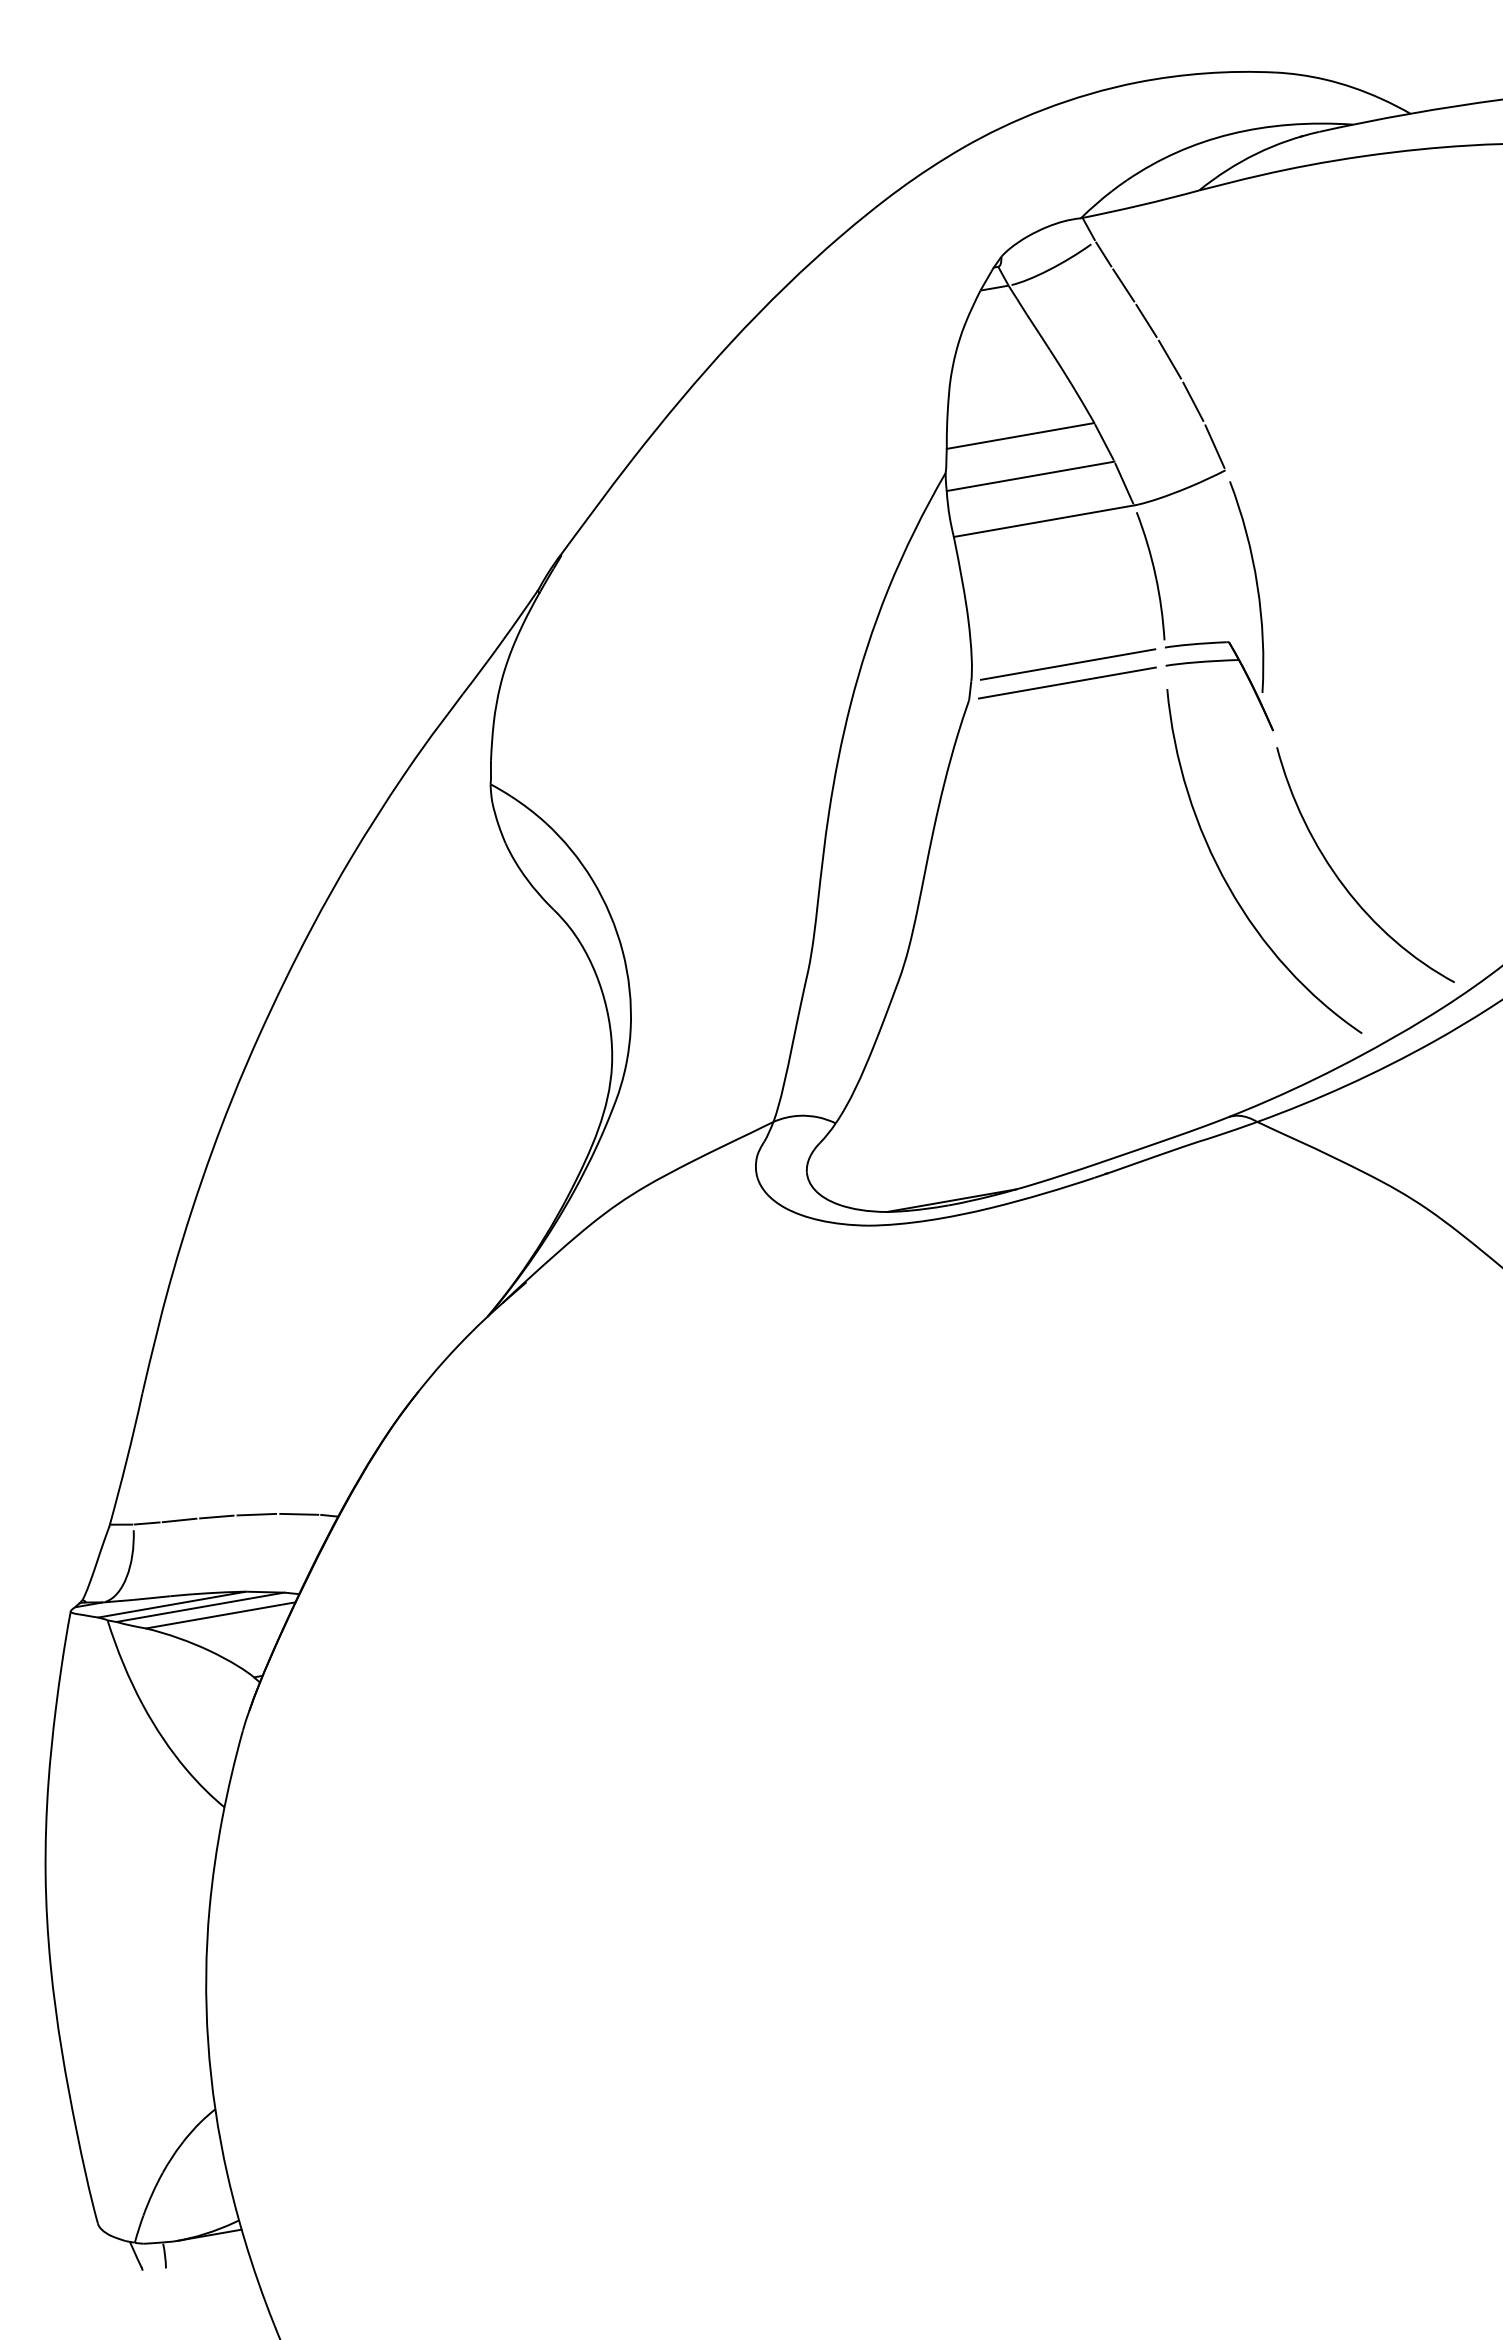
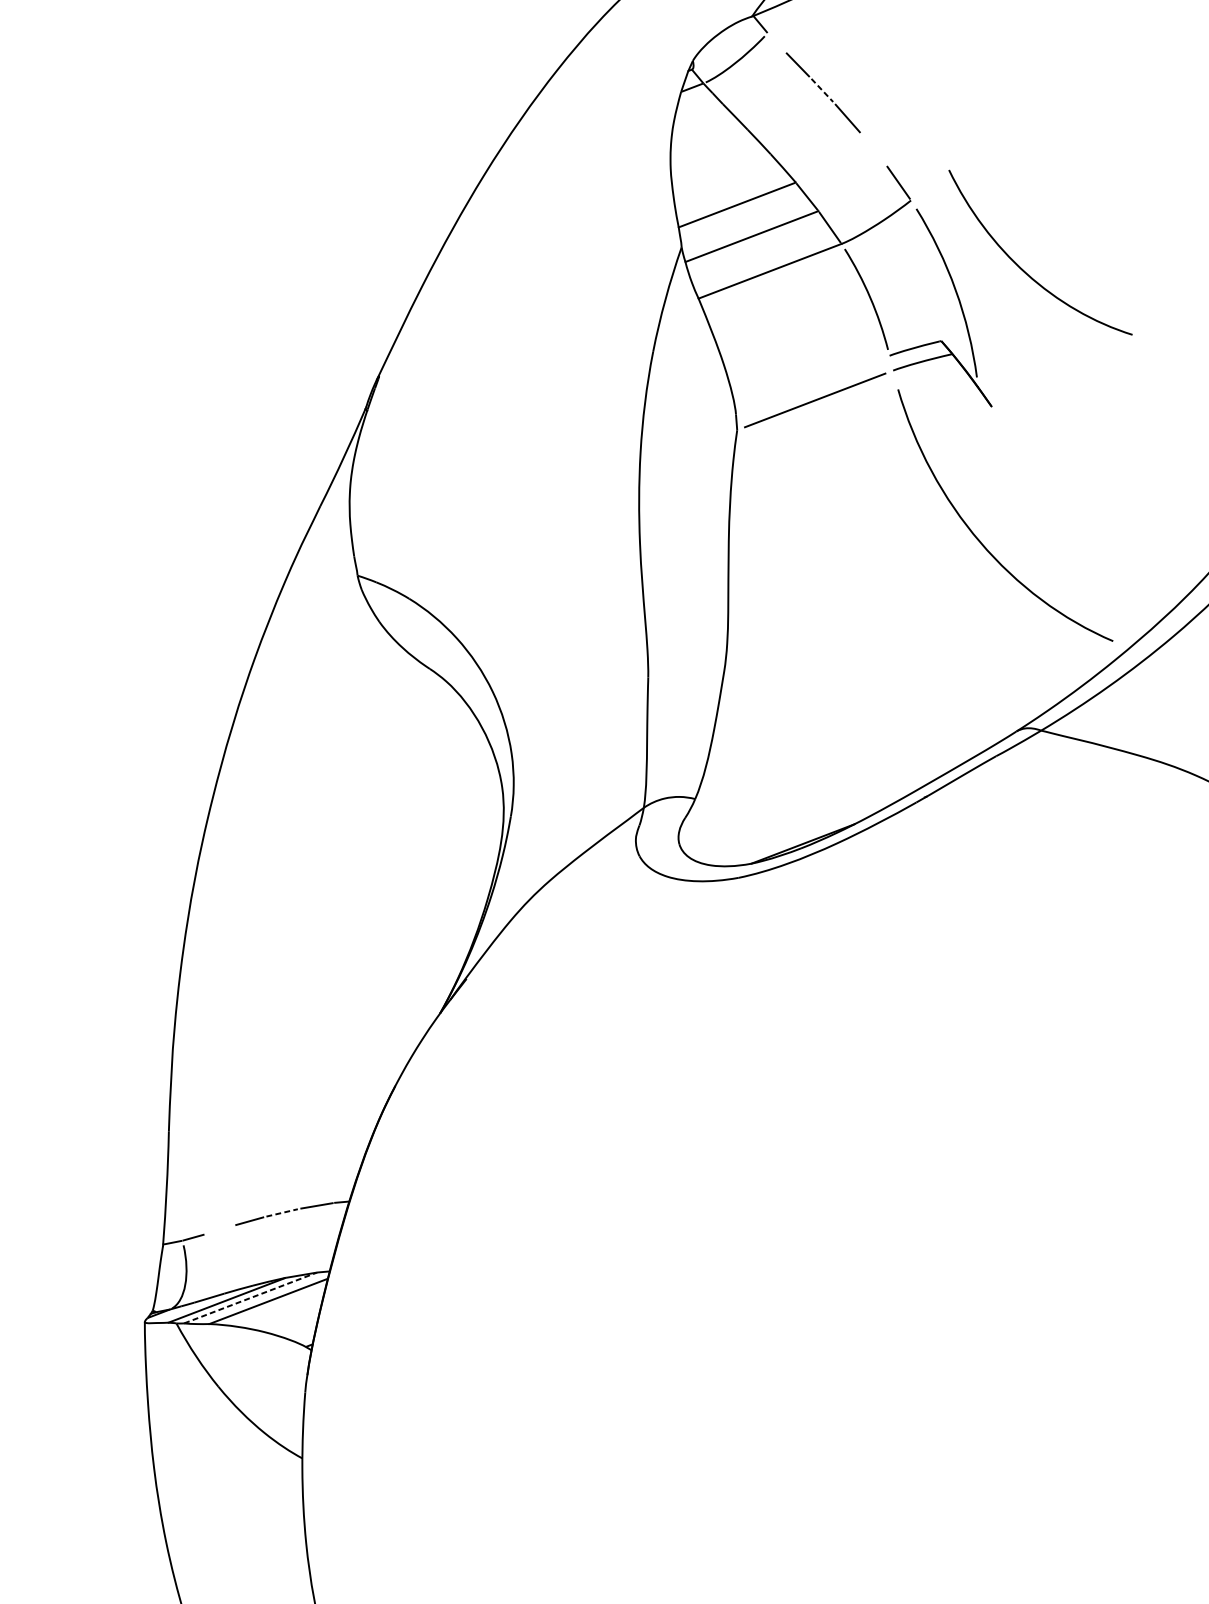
line: (1103, 254) -> (776, 42), removed
line: (1146, 320) -> (822, 90), solid -> dashed
line: (1193, 401) -> (873, 149), removed
line: (1068, 664) -> (813, 385), removed
curve: (1343, 883) -> (1025, 271), moved
line: (257, 1514) -> (282, 1212), solid -> dashed
line: (179, 1520) -> (219, 1230), removed
line: (200, 1607) -> (250, 1298), solid -> dashed

